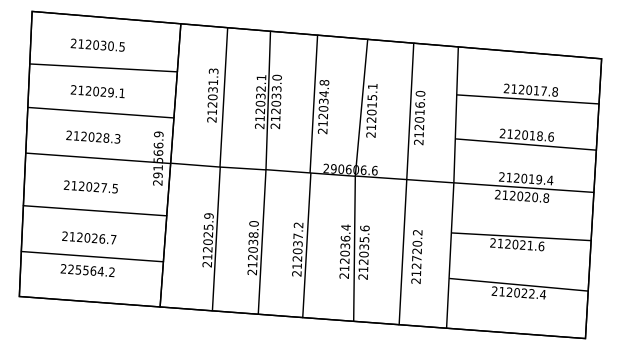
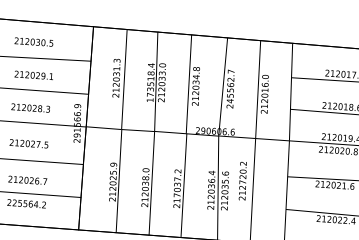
text: (260, 101) -> (150, 82), 212032.1 -> 173518.4
text: (371, 106) -> (230, 86), 212015.1 -> 245562.7
text: (416, 256) -> (242, 180), moved
text: (297, 258) -> (177, 195), 212037.2 -> 217037.2

